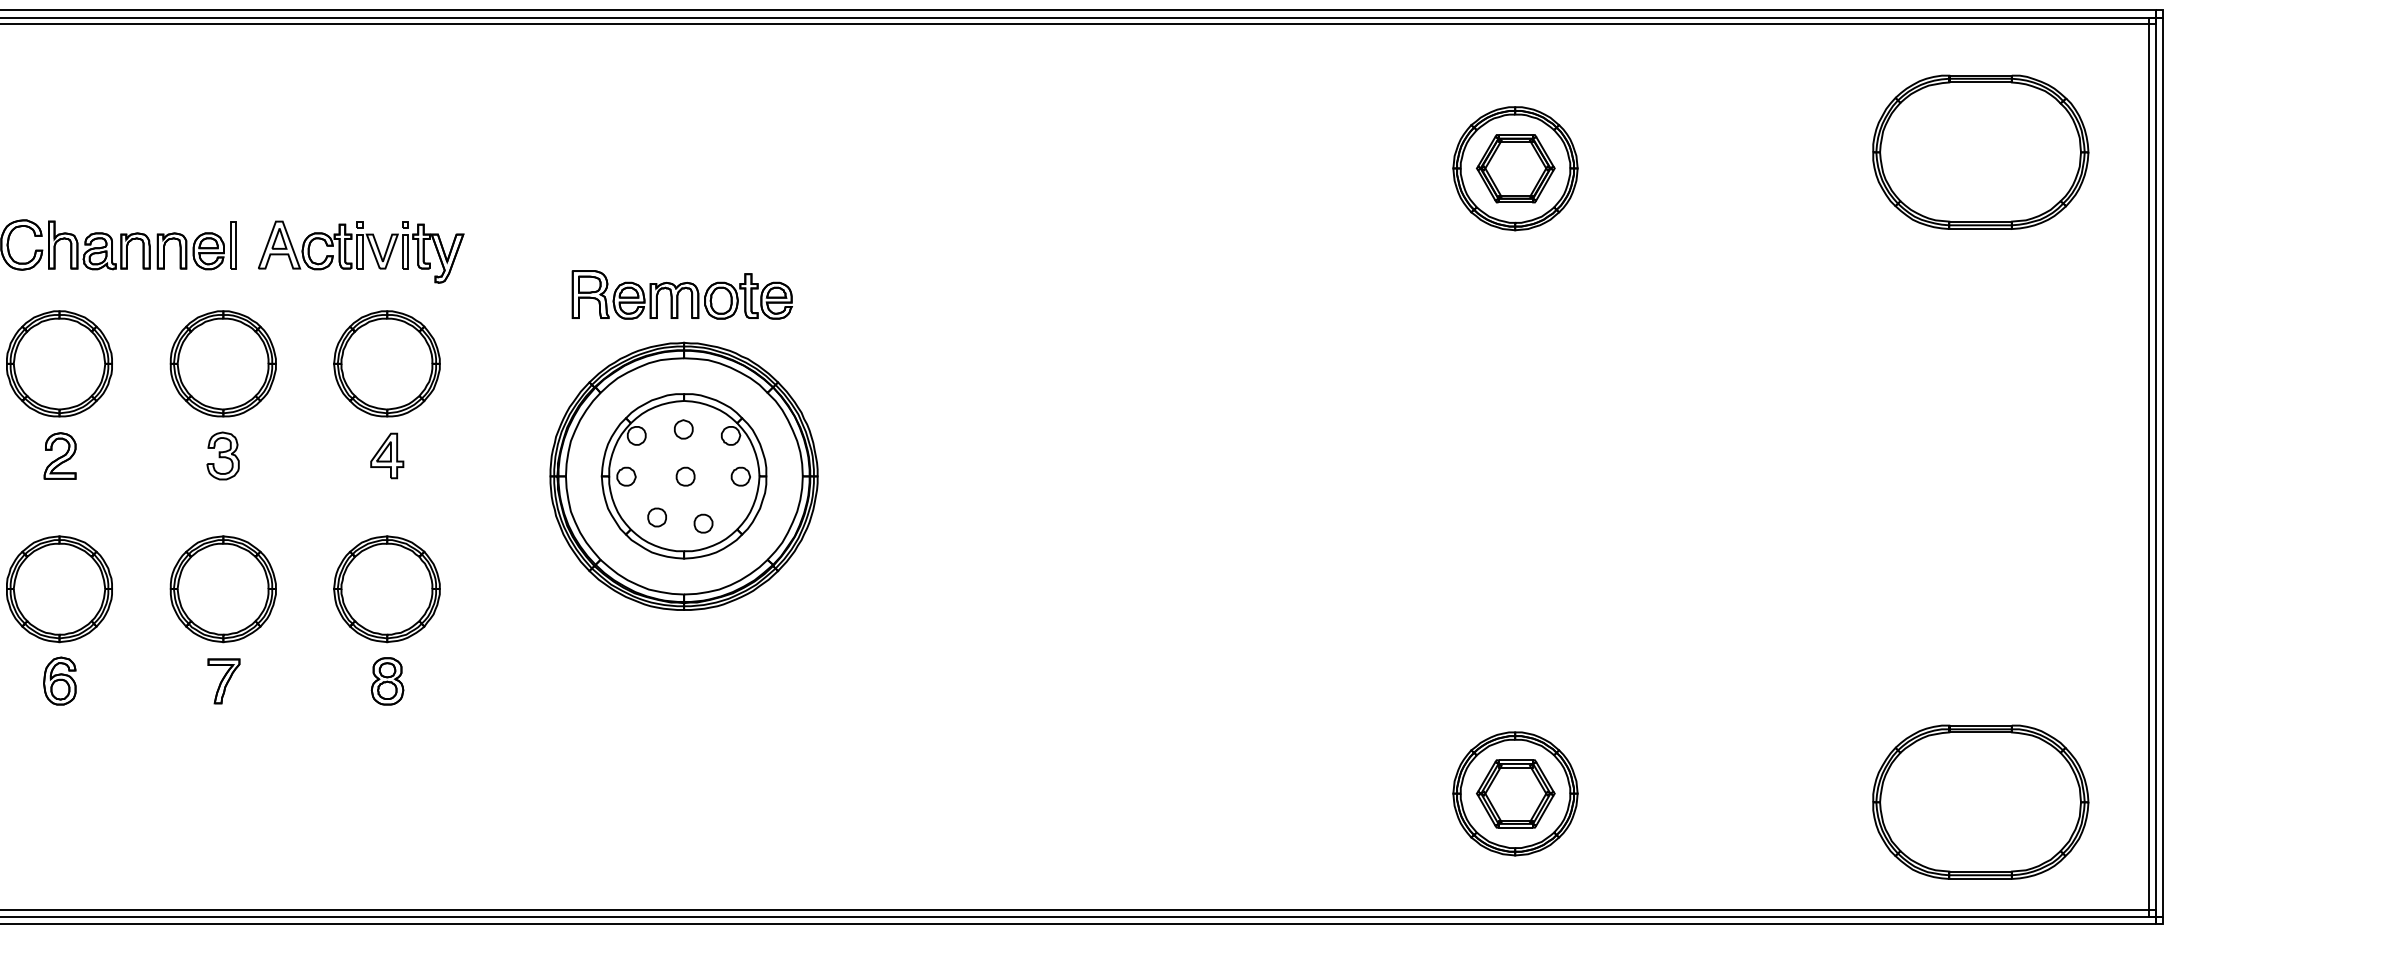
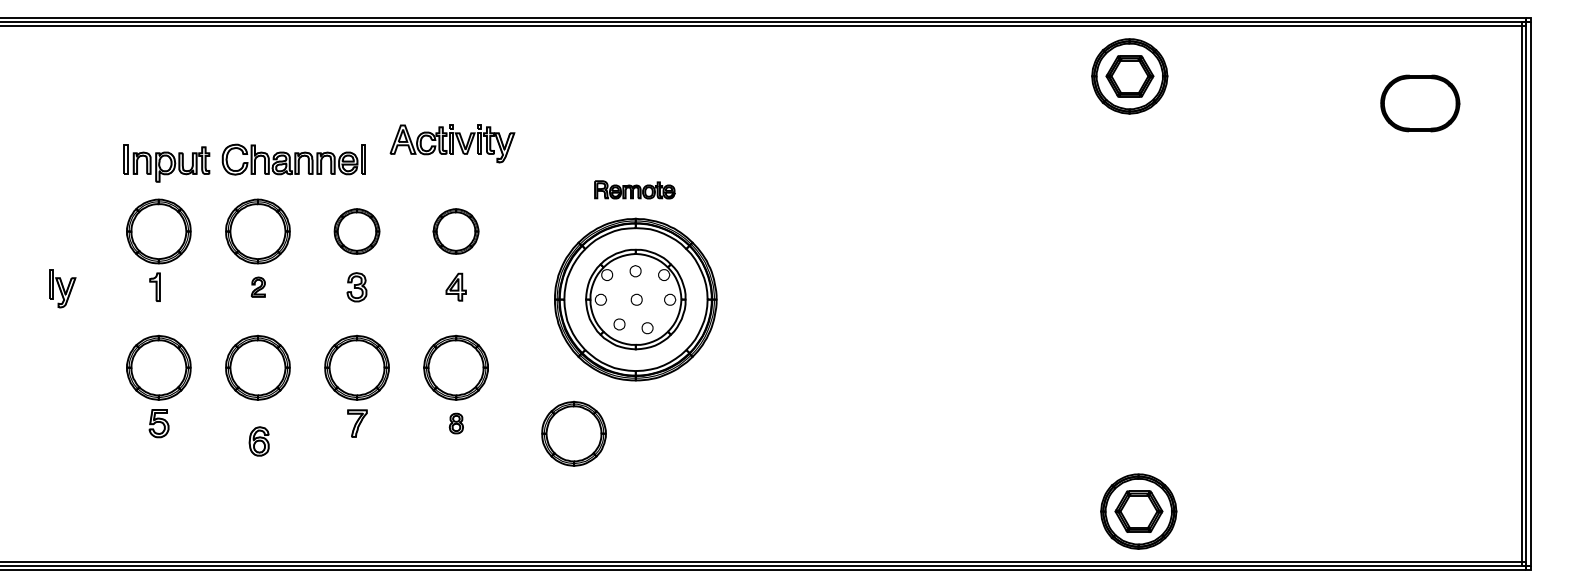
part: (1981, 152) -> (1420, 103), size x0.6
part: (1515, 168) -> (1129, 76), moved
part: (361, 251) -> (452, 143), moved
part: (681, 294) -> (634, 189), size x0.6
part: (222, 363) -> (356, 231), size x0.7
part: (386, 363) -> (455, 231), size x0.7
part: (60, 454) -> (258, 286), size x0.7
part: (58, 681) -> (258, 441), moved
part: (387, 681) -> (456, 423), size x0.7
part: (581, 697) -> (573, 433), added
part: (1515, 793) -> (1138, 511), moved
part: (1981, 801) -> (1420, 496), removed

